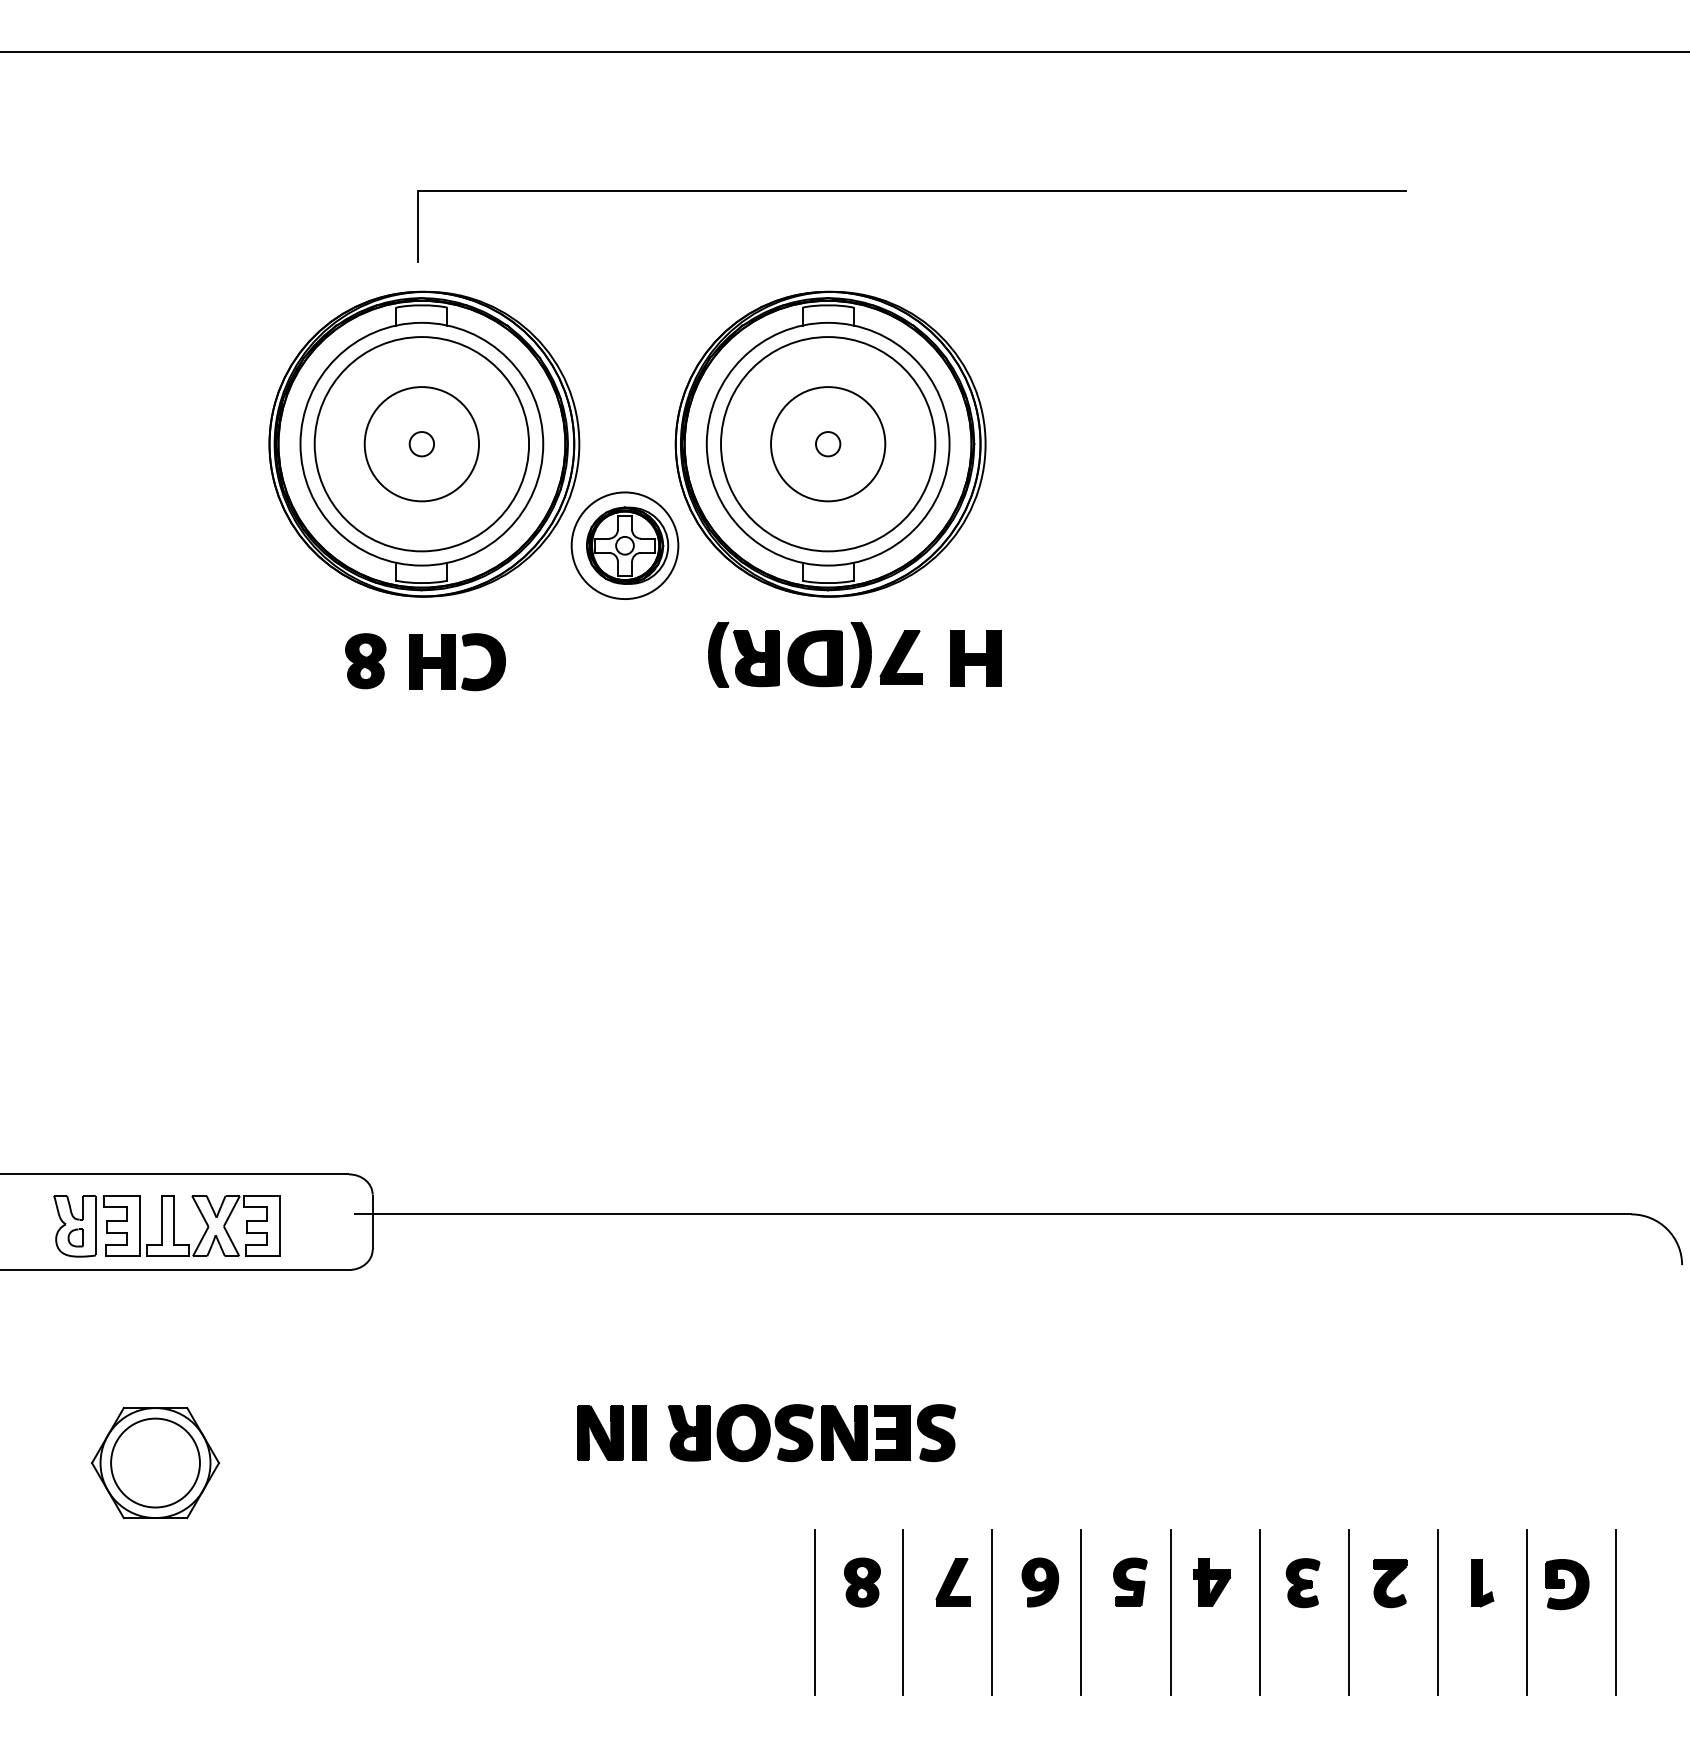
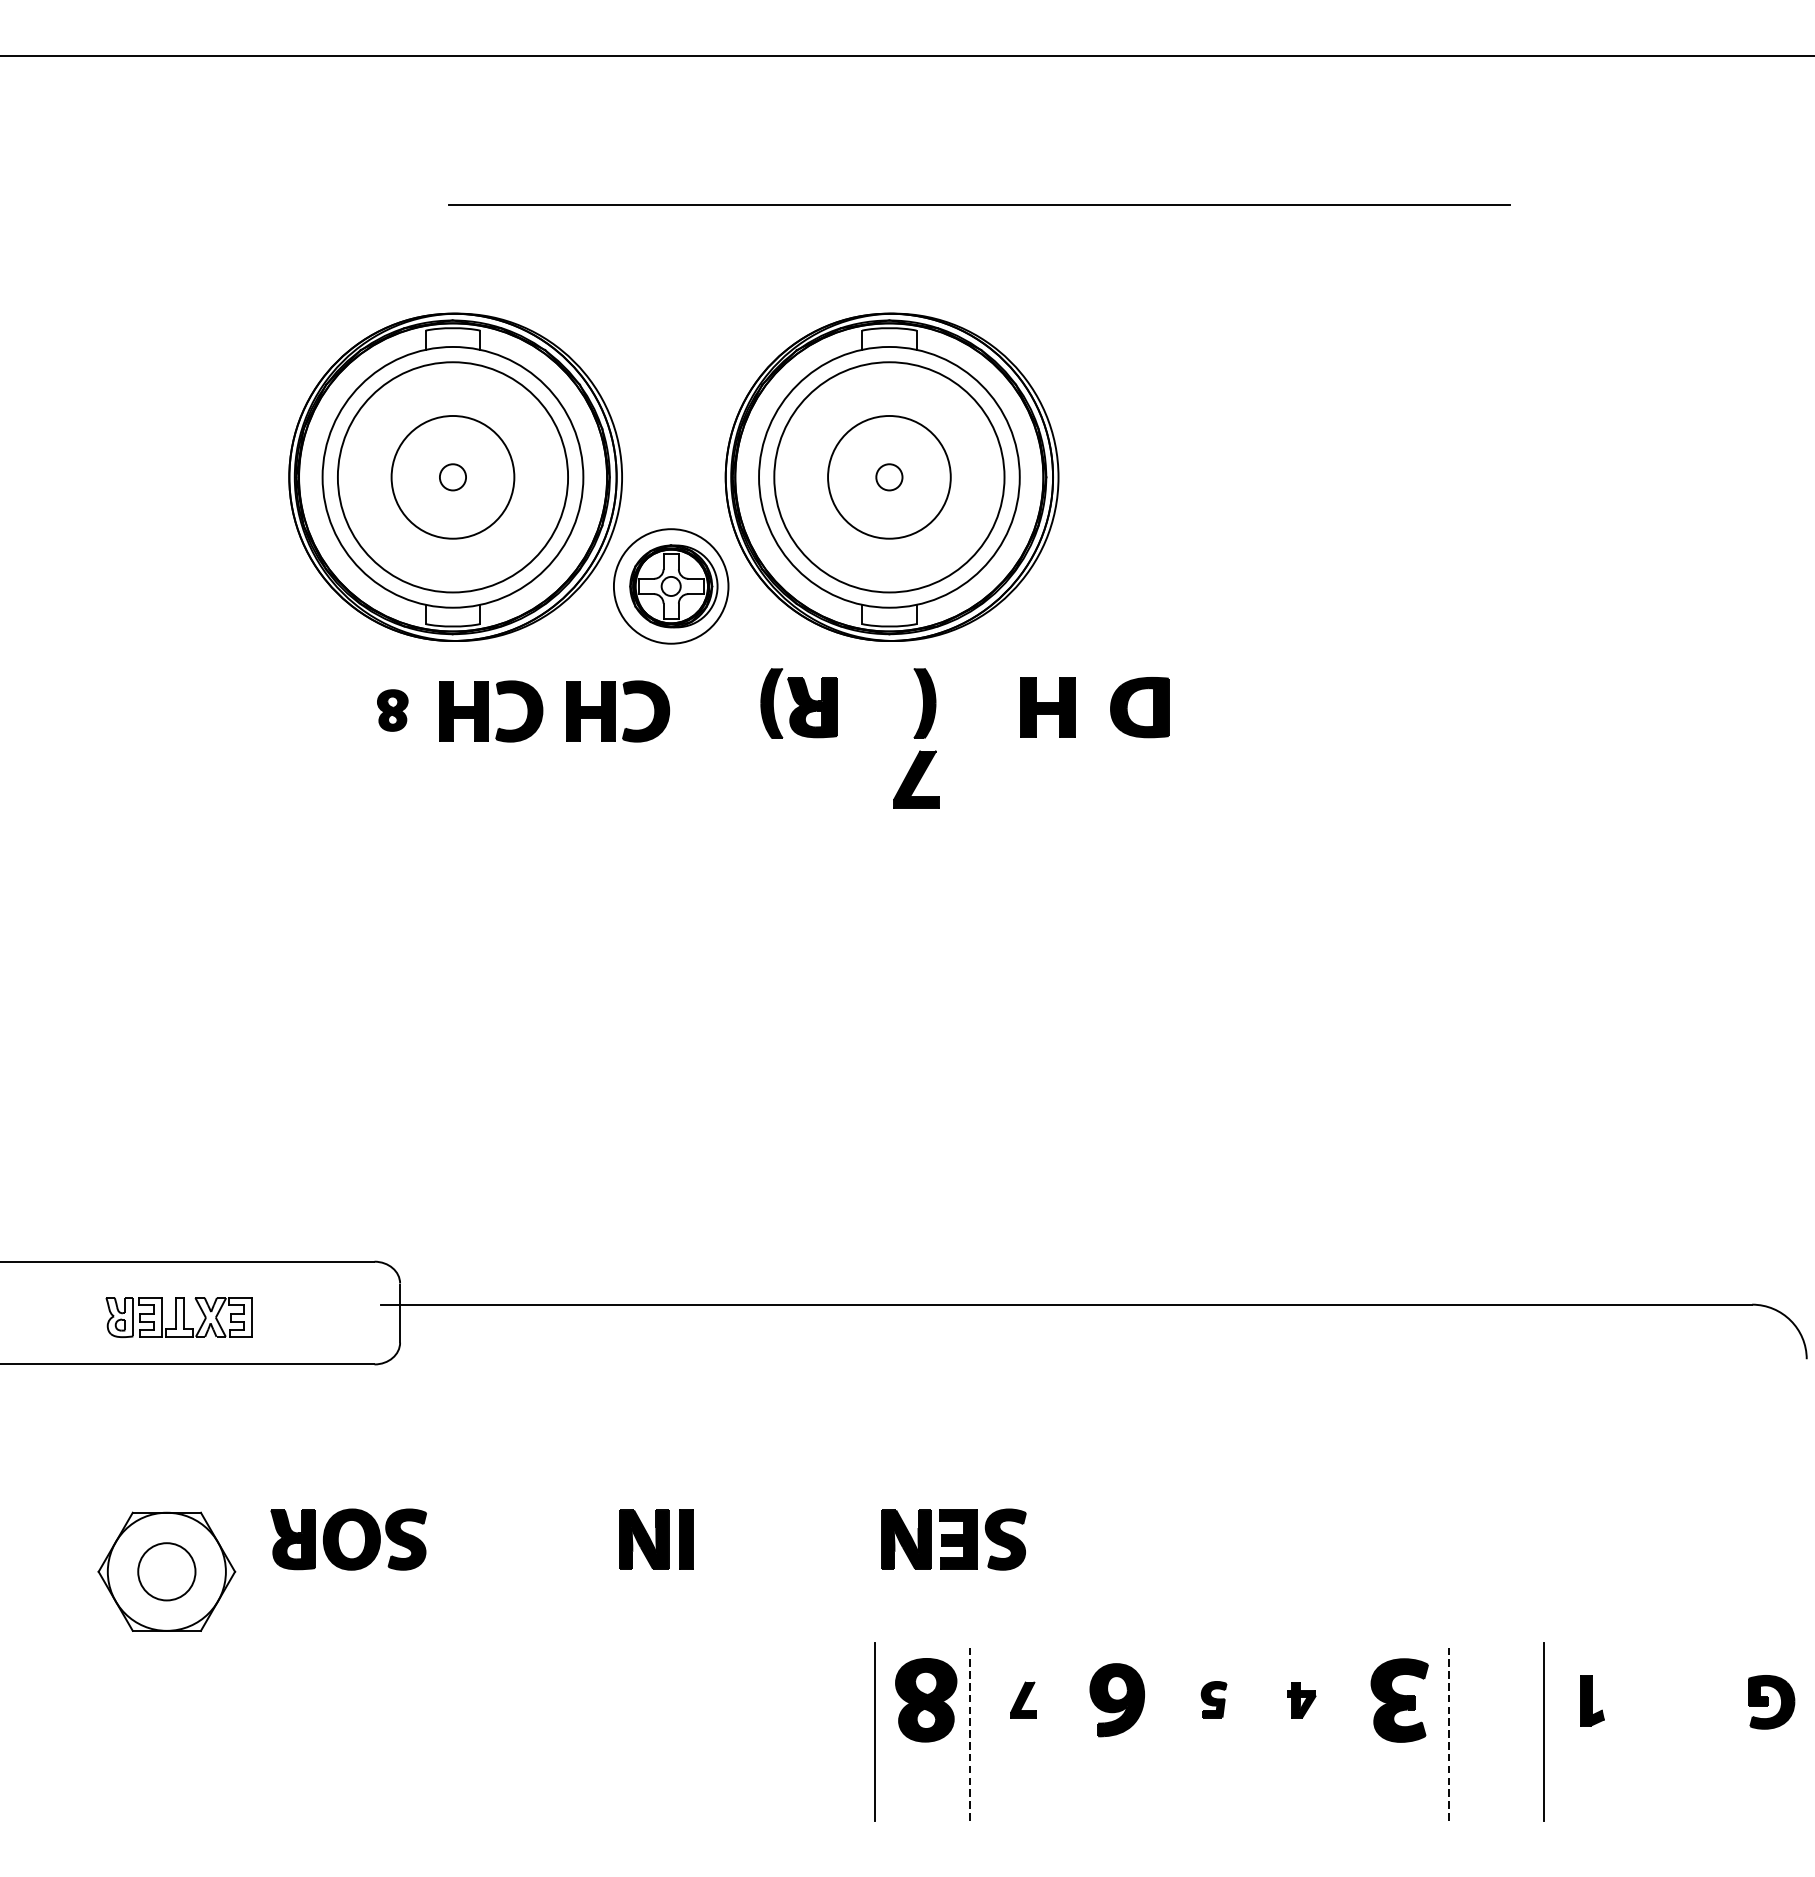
line: (417, 227) -> (448, 244), removed
part: (900, 657) -> (915, 779), moved
part: (814, 658) -> (1138, 707), moved
part: (365, 661) -> (392, 710), size x0.7
part: (575, 662) -> (618, 711), added
part: (166, 1226) -> (178, 1317), size x0.6
part: (740, 1433) -> (348, 1540), moved
circle: (155, 1462) -> (166, 1571), size x0.6
part: (1130, 1581) -> (1214, 1699), size x0.7
part: (862, 1582) -> (926, 1700), size x1.6
part: (952, 1582) -> (1022, 1700), size x0.7
part: (1040, 1582) -> (1117, 1700), size x1.4
part: (1212, 1582) -> (1302, 1700), size x0.7
part: (1302, 1583) -> (1398, 1701), size x1.6
part: (1390, 1583) -> (1493, 1701), removed
part: (1567, 1584) -> (1771, 1702), moved
line: (903, 1611) -> (970, 1731), solid -> dashed
line: (992, 1611) -> (1065, 1731), removed
line: (1081, 1611) -> (1161, 1731), removed
line: (1171, 1611) -> (1258, 1731), removed
line: (1260, 1611) -> (1353, 1731), removed
line: (1349, 1611) -> (1449, 1731), solid -> dashed
line: (1526, 1611) -> (1639, 1731), removed
line: (1615, 1611) -> (1735, 1731), removed

